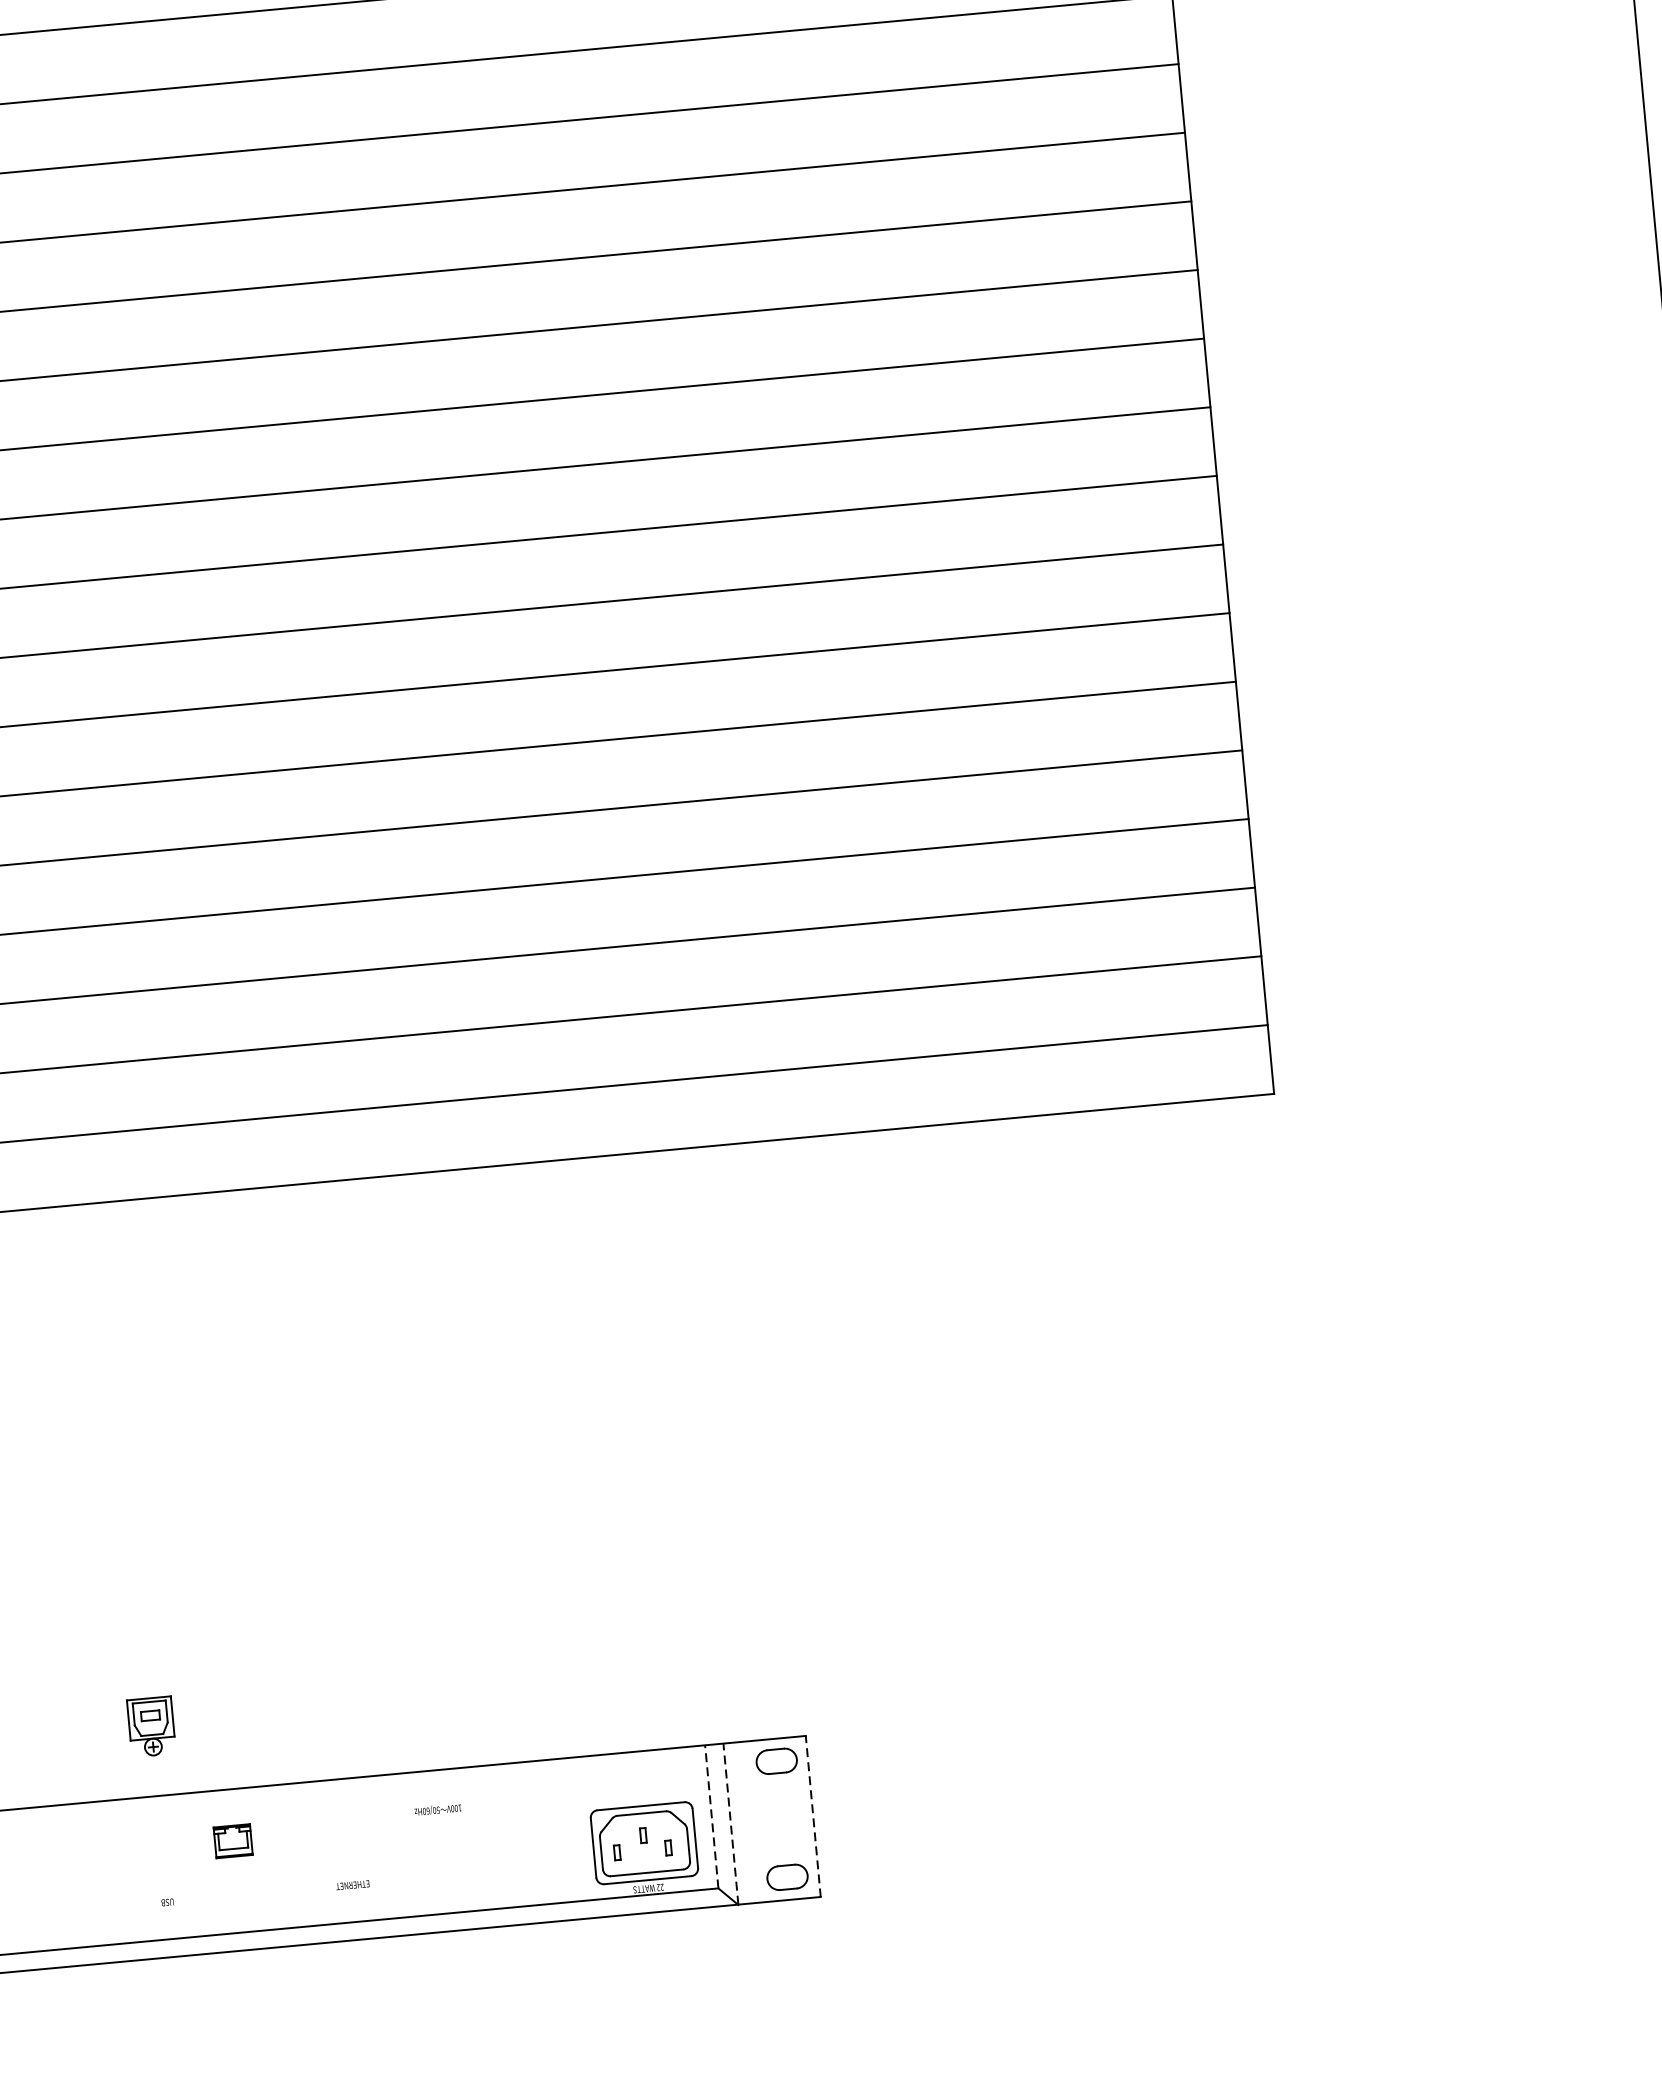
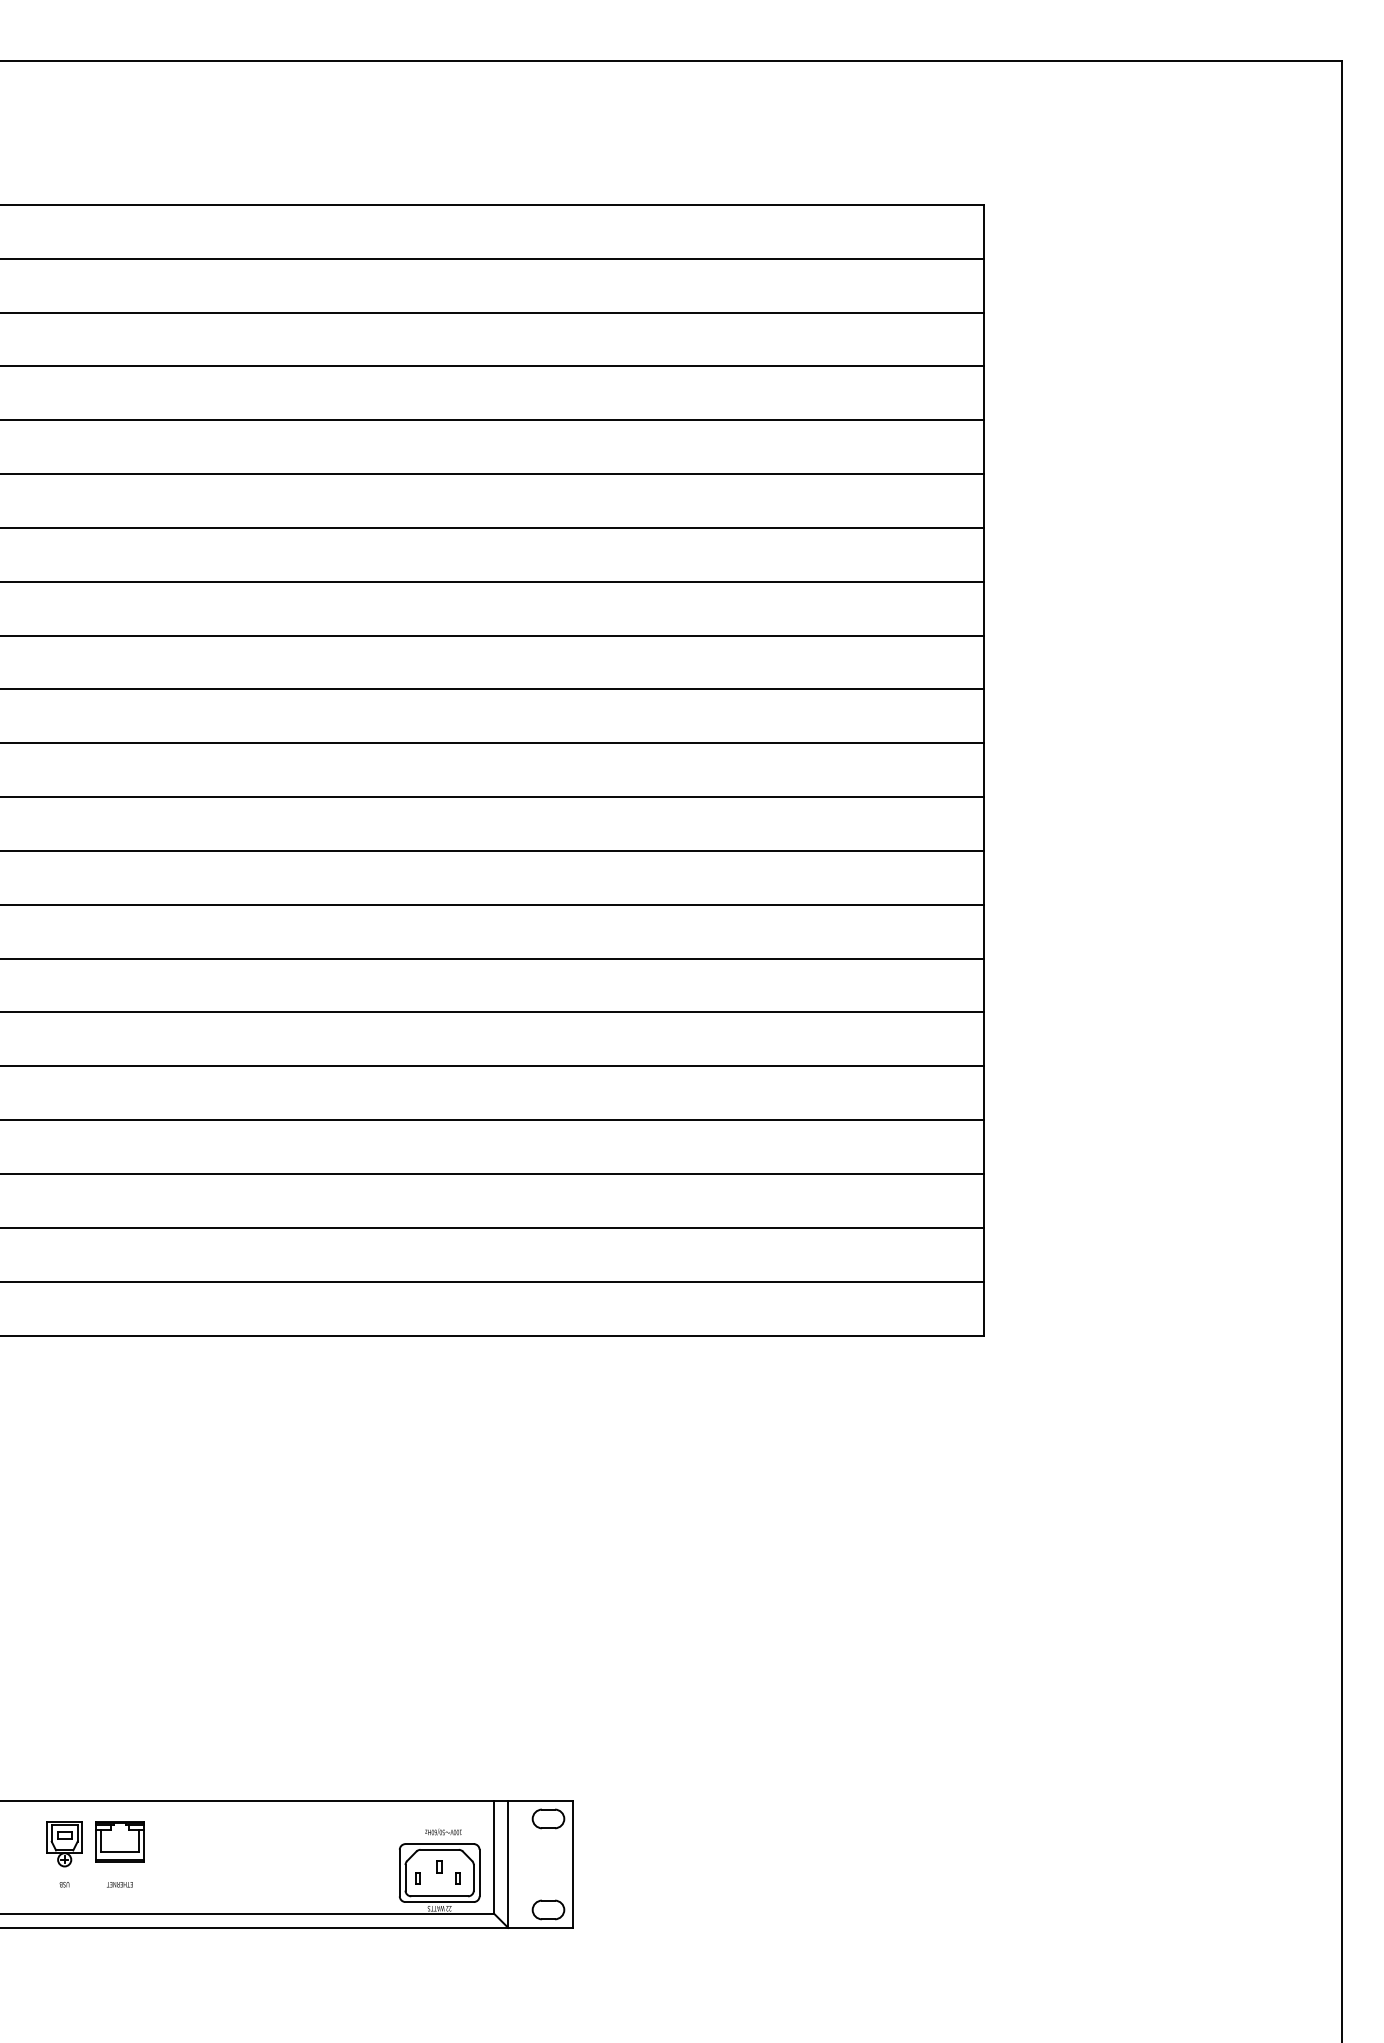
part: (151, 1727) -> (64, 1844), moved
text: (437, 1808) -> (443, 1831), moved
line: (711, 1815) -> (493, 1856), dashed -> solid
line: (812, 1815) -> (572, 1863), dashed -> solid
line: (731, 1822) -> (508, 1863), dashed -> solid
part: (232, 1840) -> (119, 1841), size x1.67
text: (352, 1884) -> (119, 1884), moved

